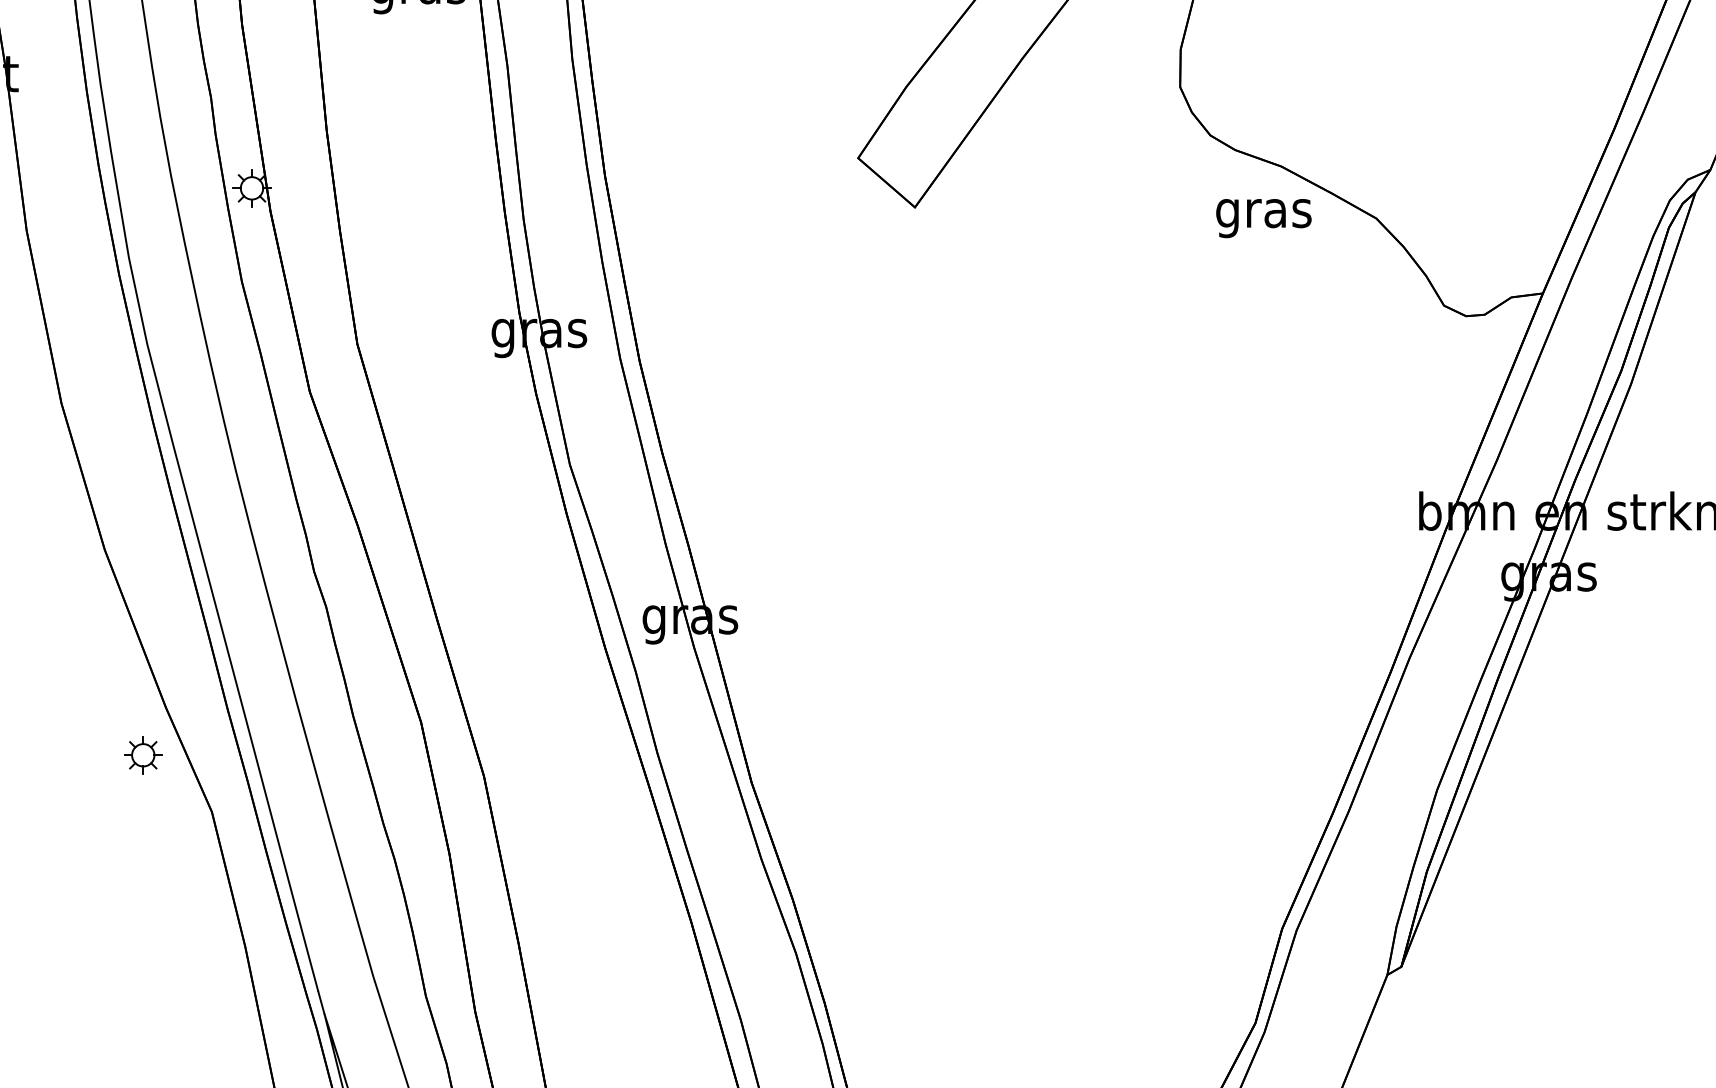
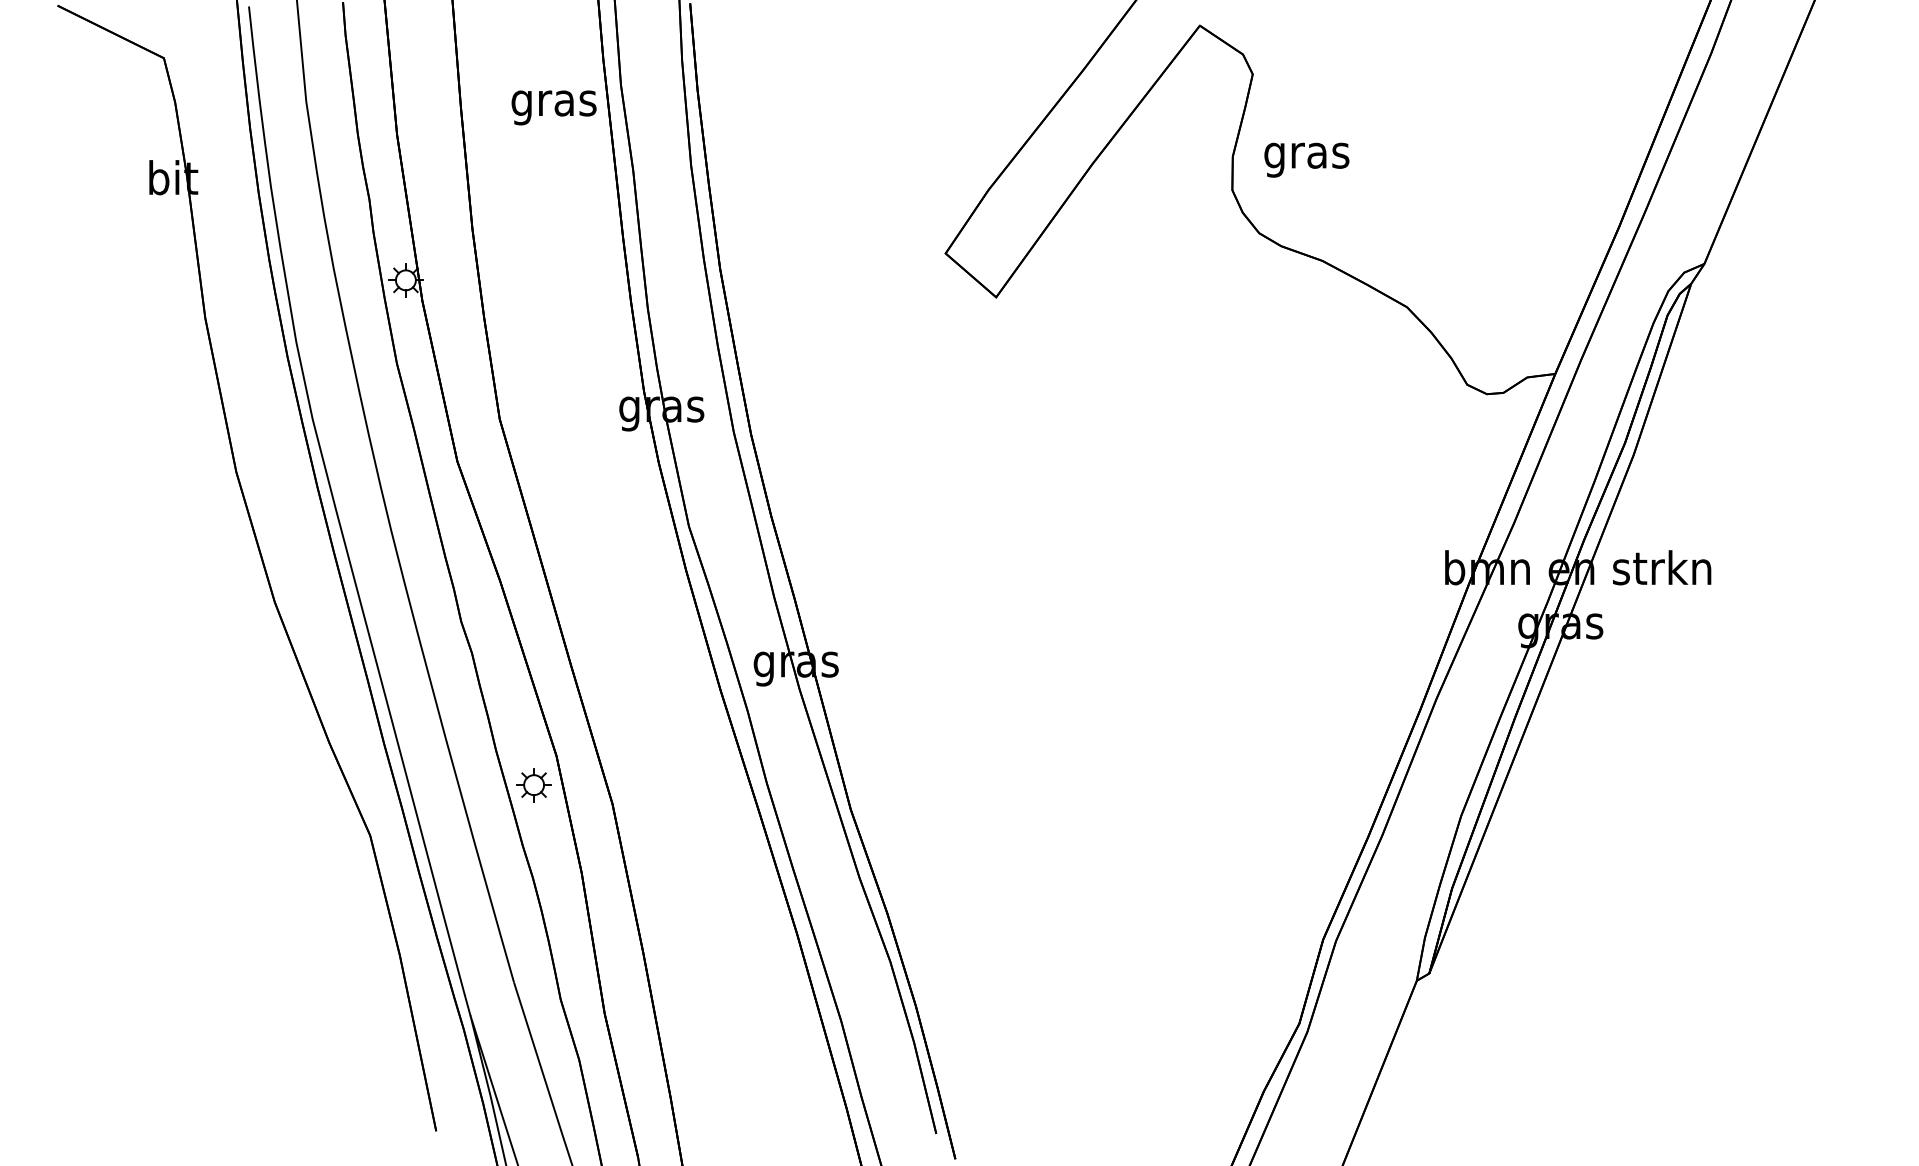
text: (1263, 217) -> (1306, 159), moved
part: (142, 755) -> (533, 785), moved

